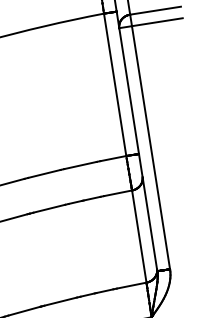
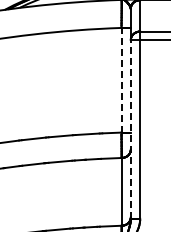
line: (114, 83) -> (121, 79), solid -> dashed
line: (137, 148) -> (130, 128), solid -> dashed

